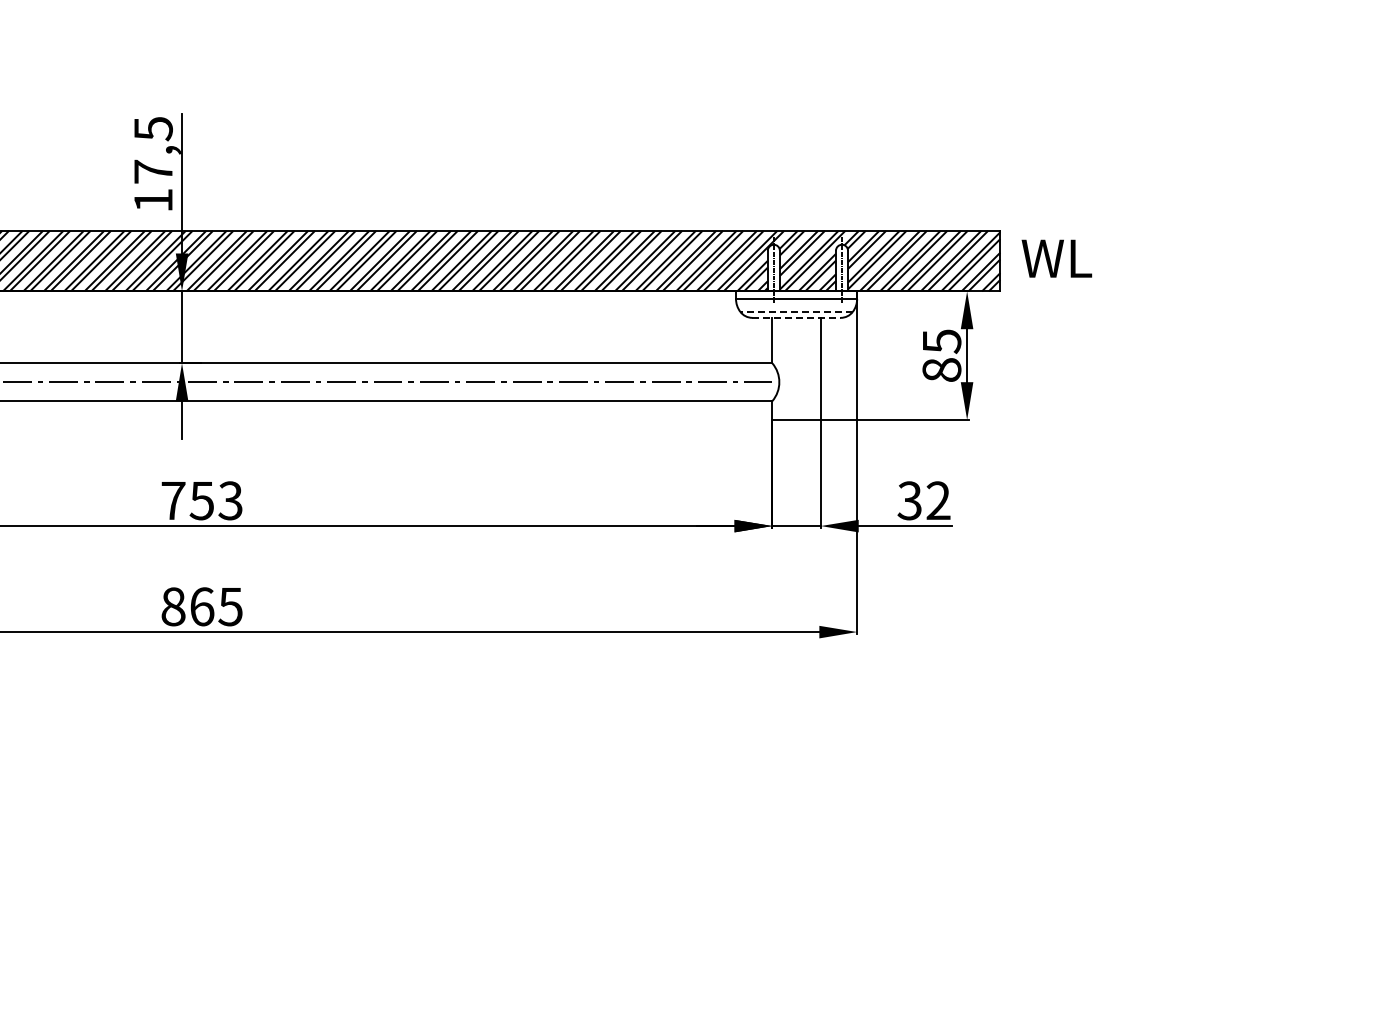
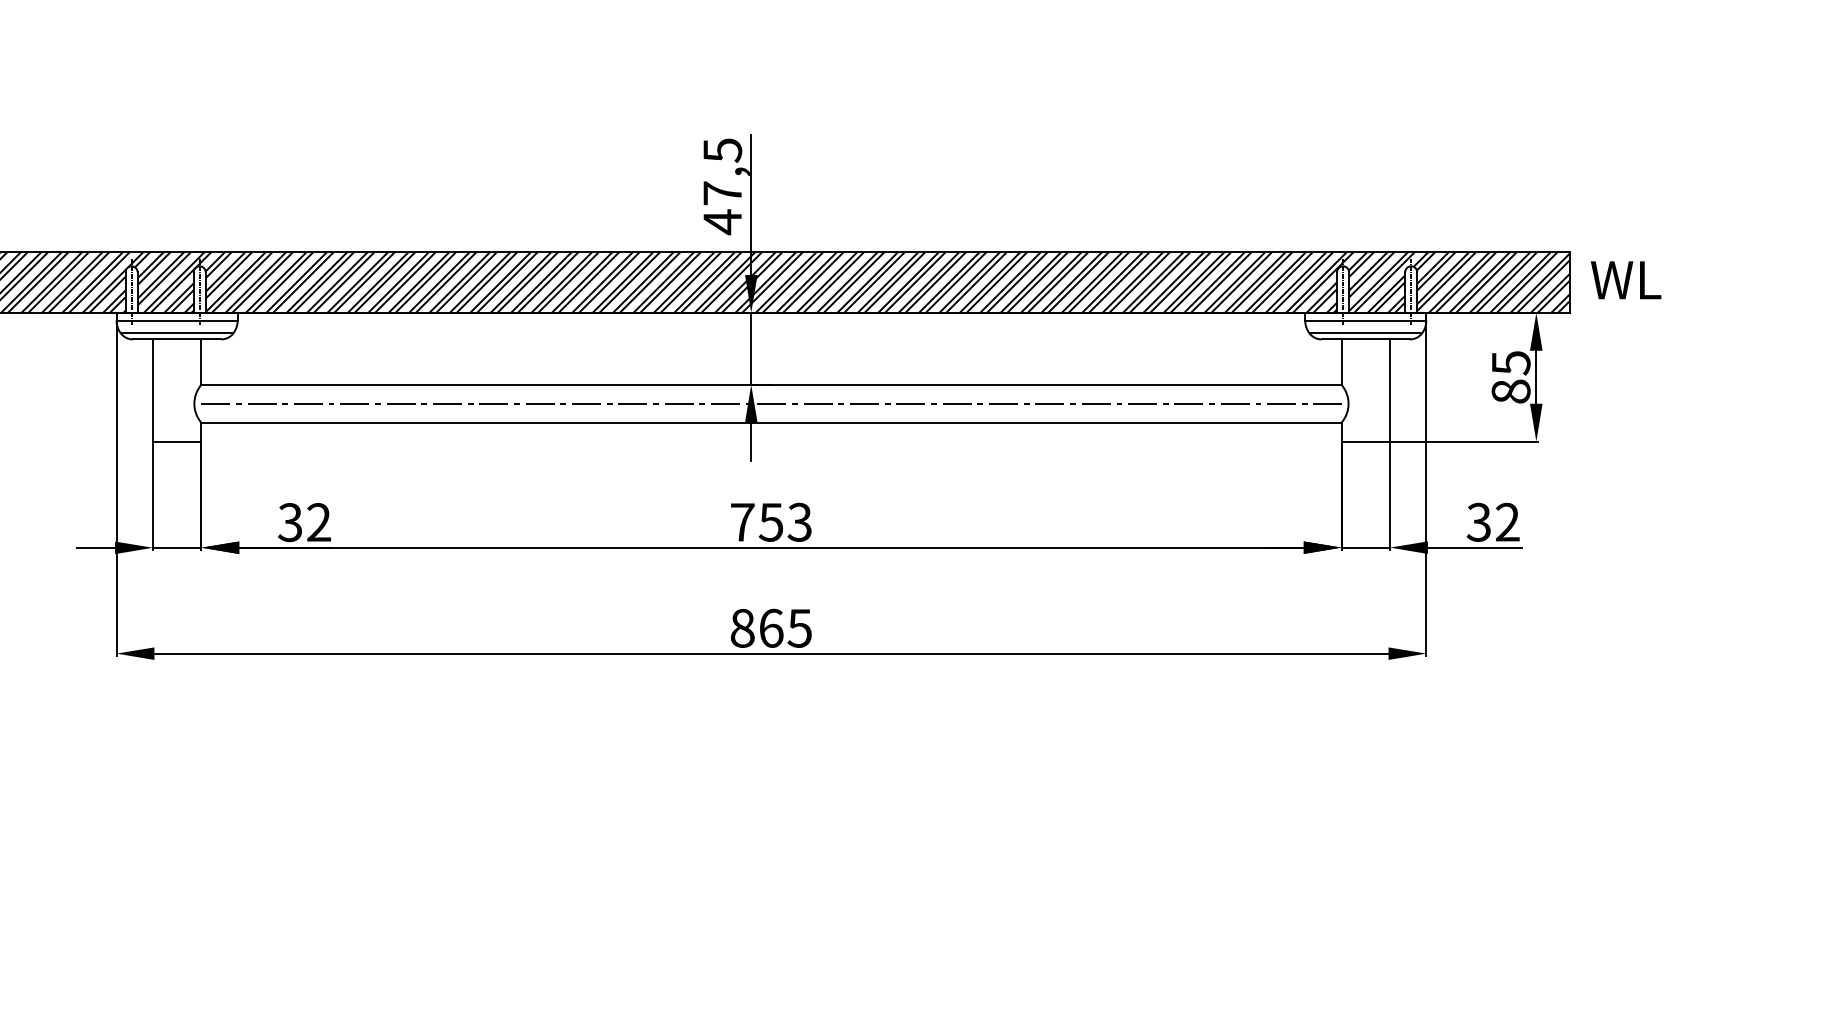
text: (153, 200) -> (722, 222), 17,5 -> 47,5
line: (796, 311) -> (1365, 333), dashed -> solid
line: (797, 317) -> (1366, 339), dashed -> solid

